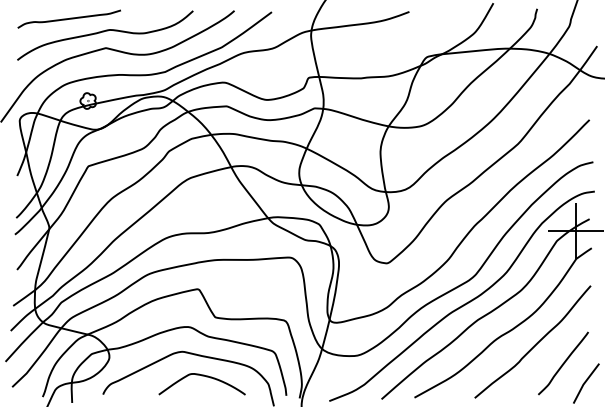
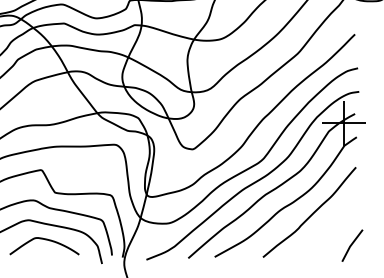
curve: (563, 363) -> (334, 229), removed

